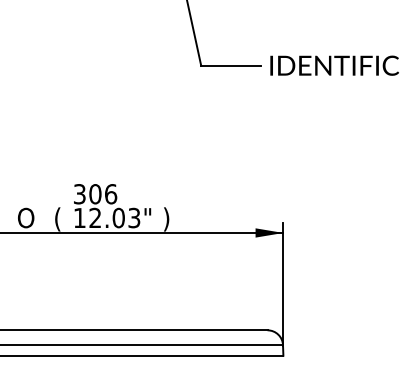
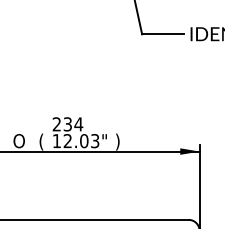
text: (95, 194) -> (67, 124), 306 -> 234

